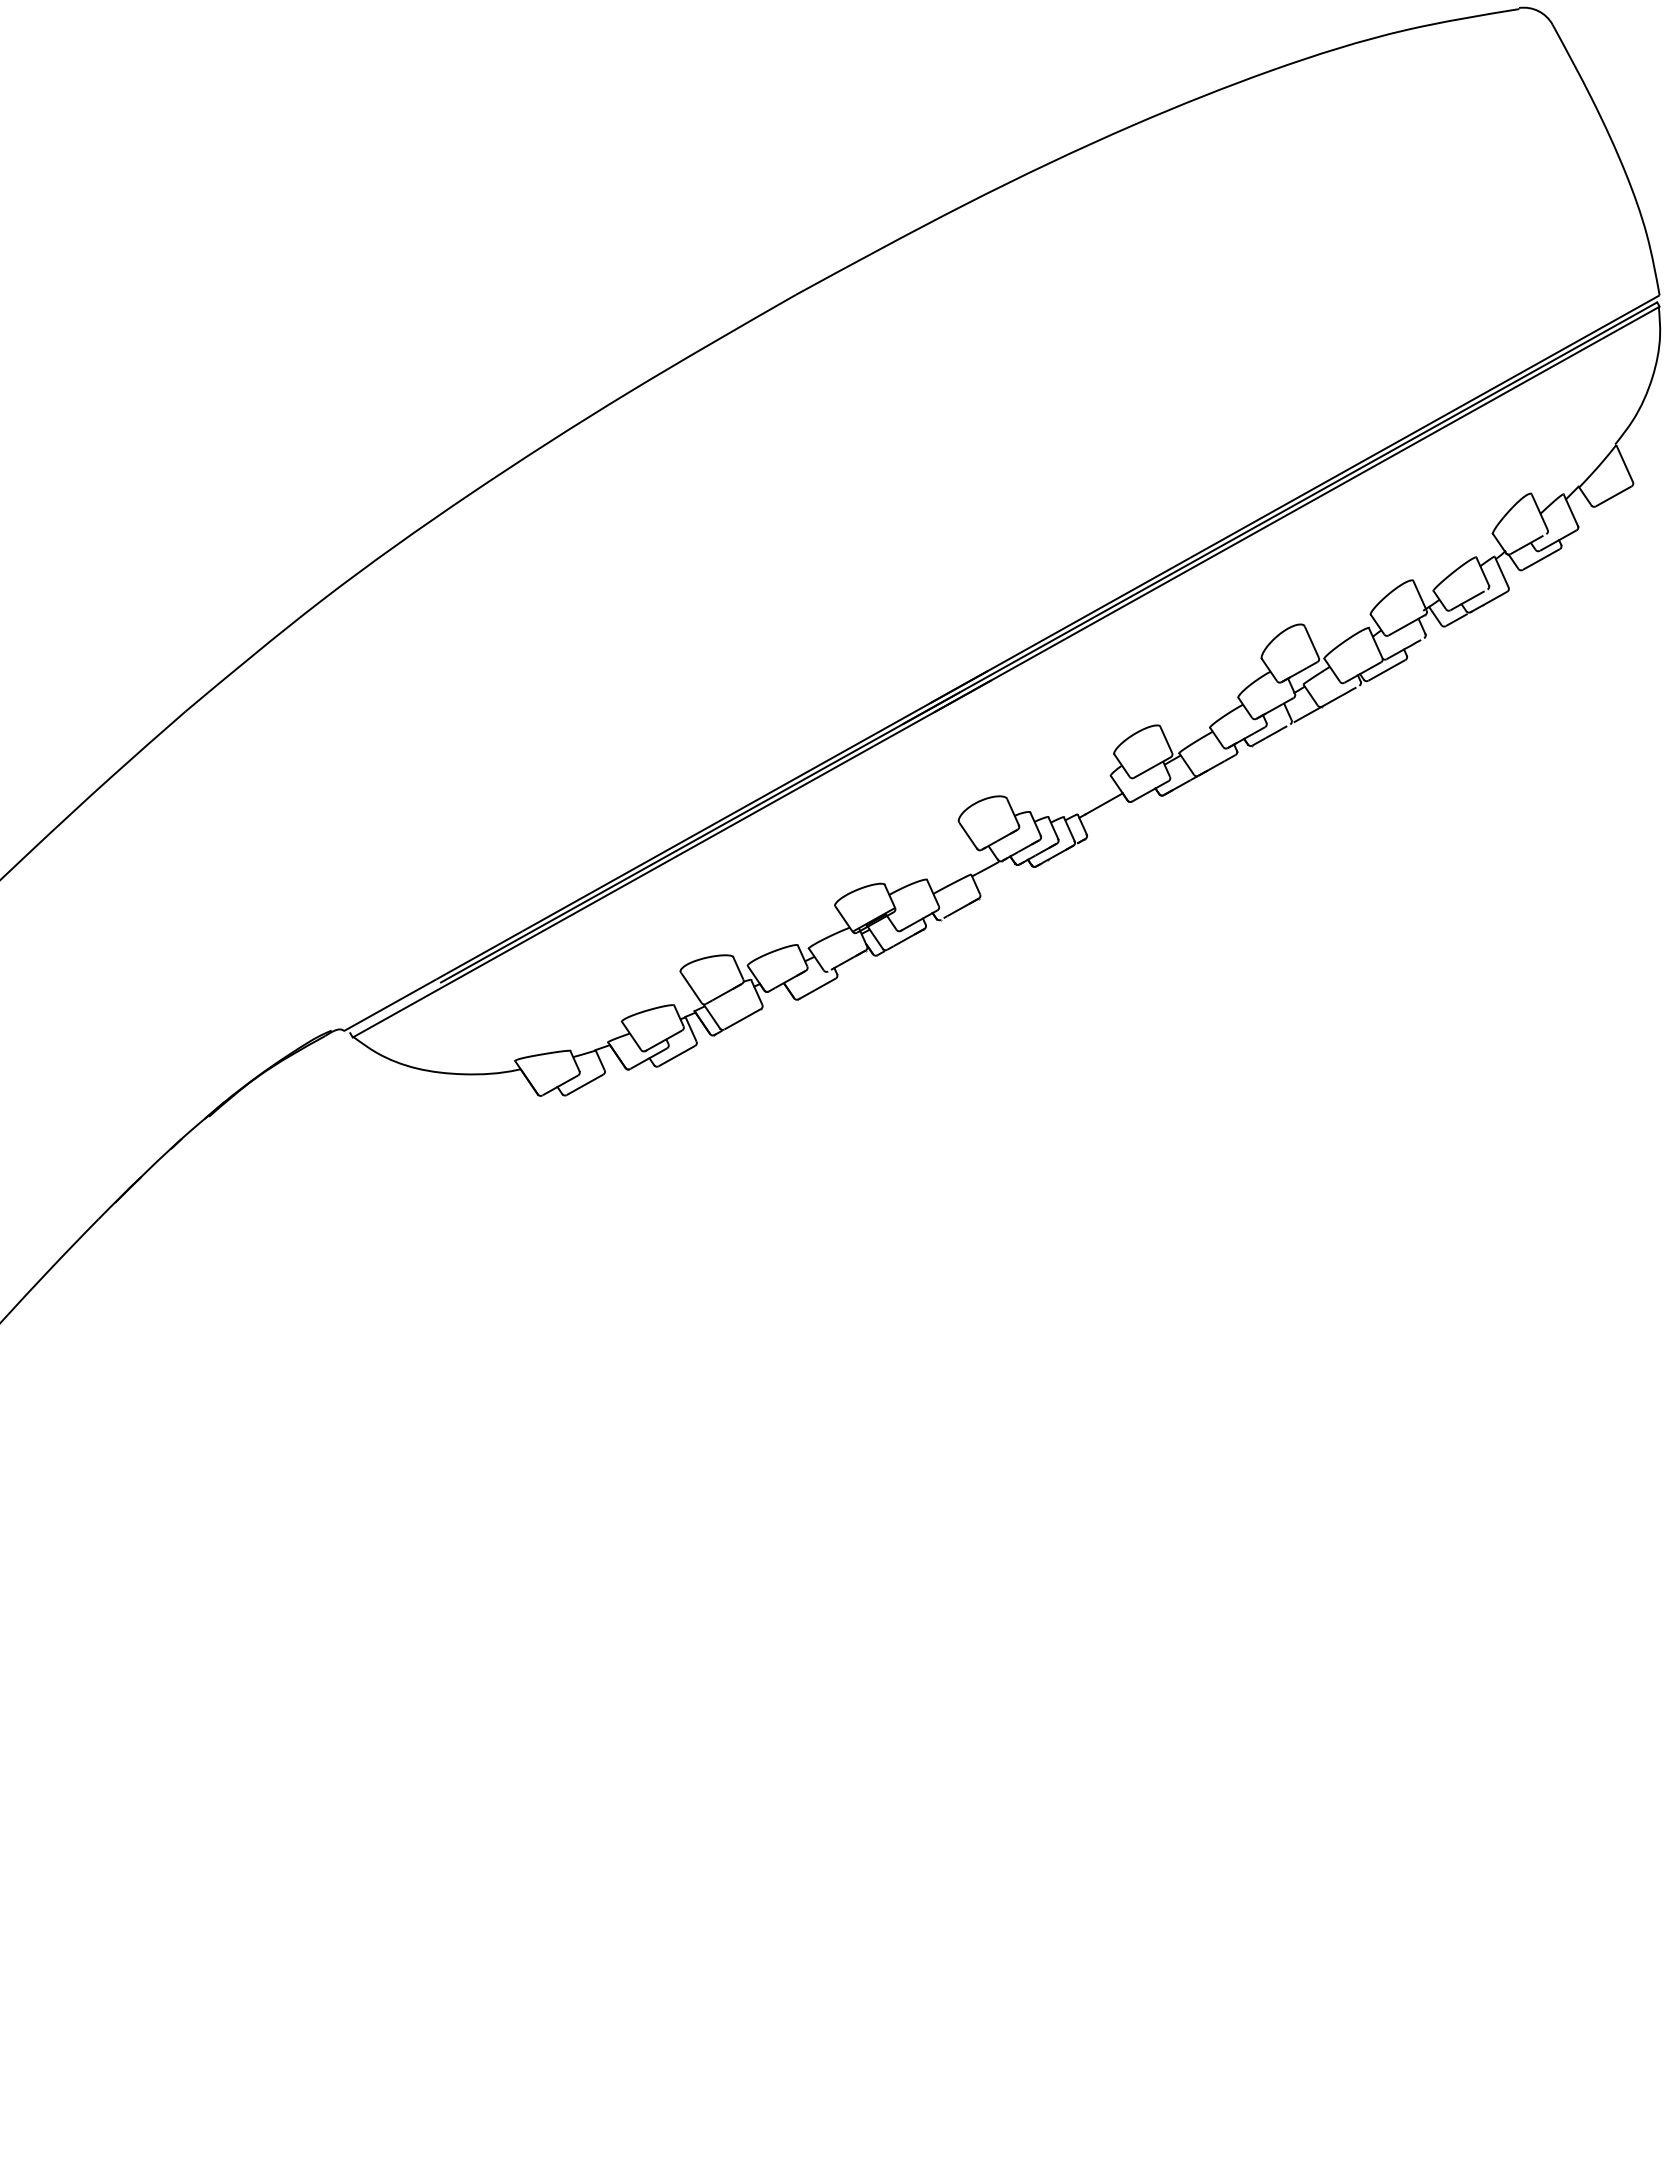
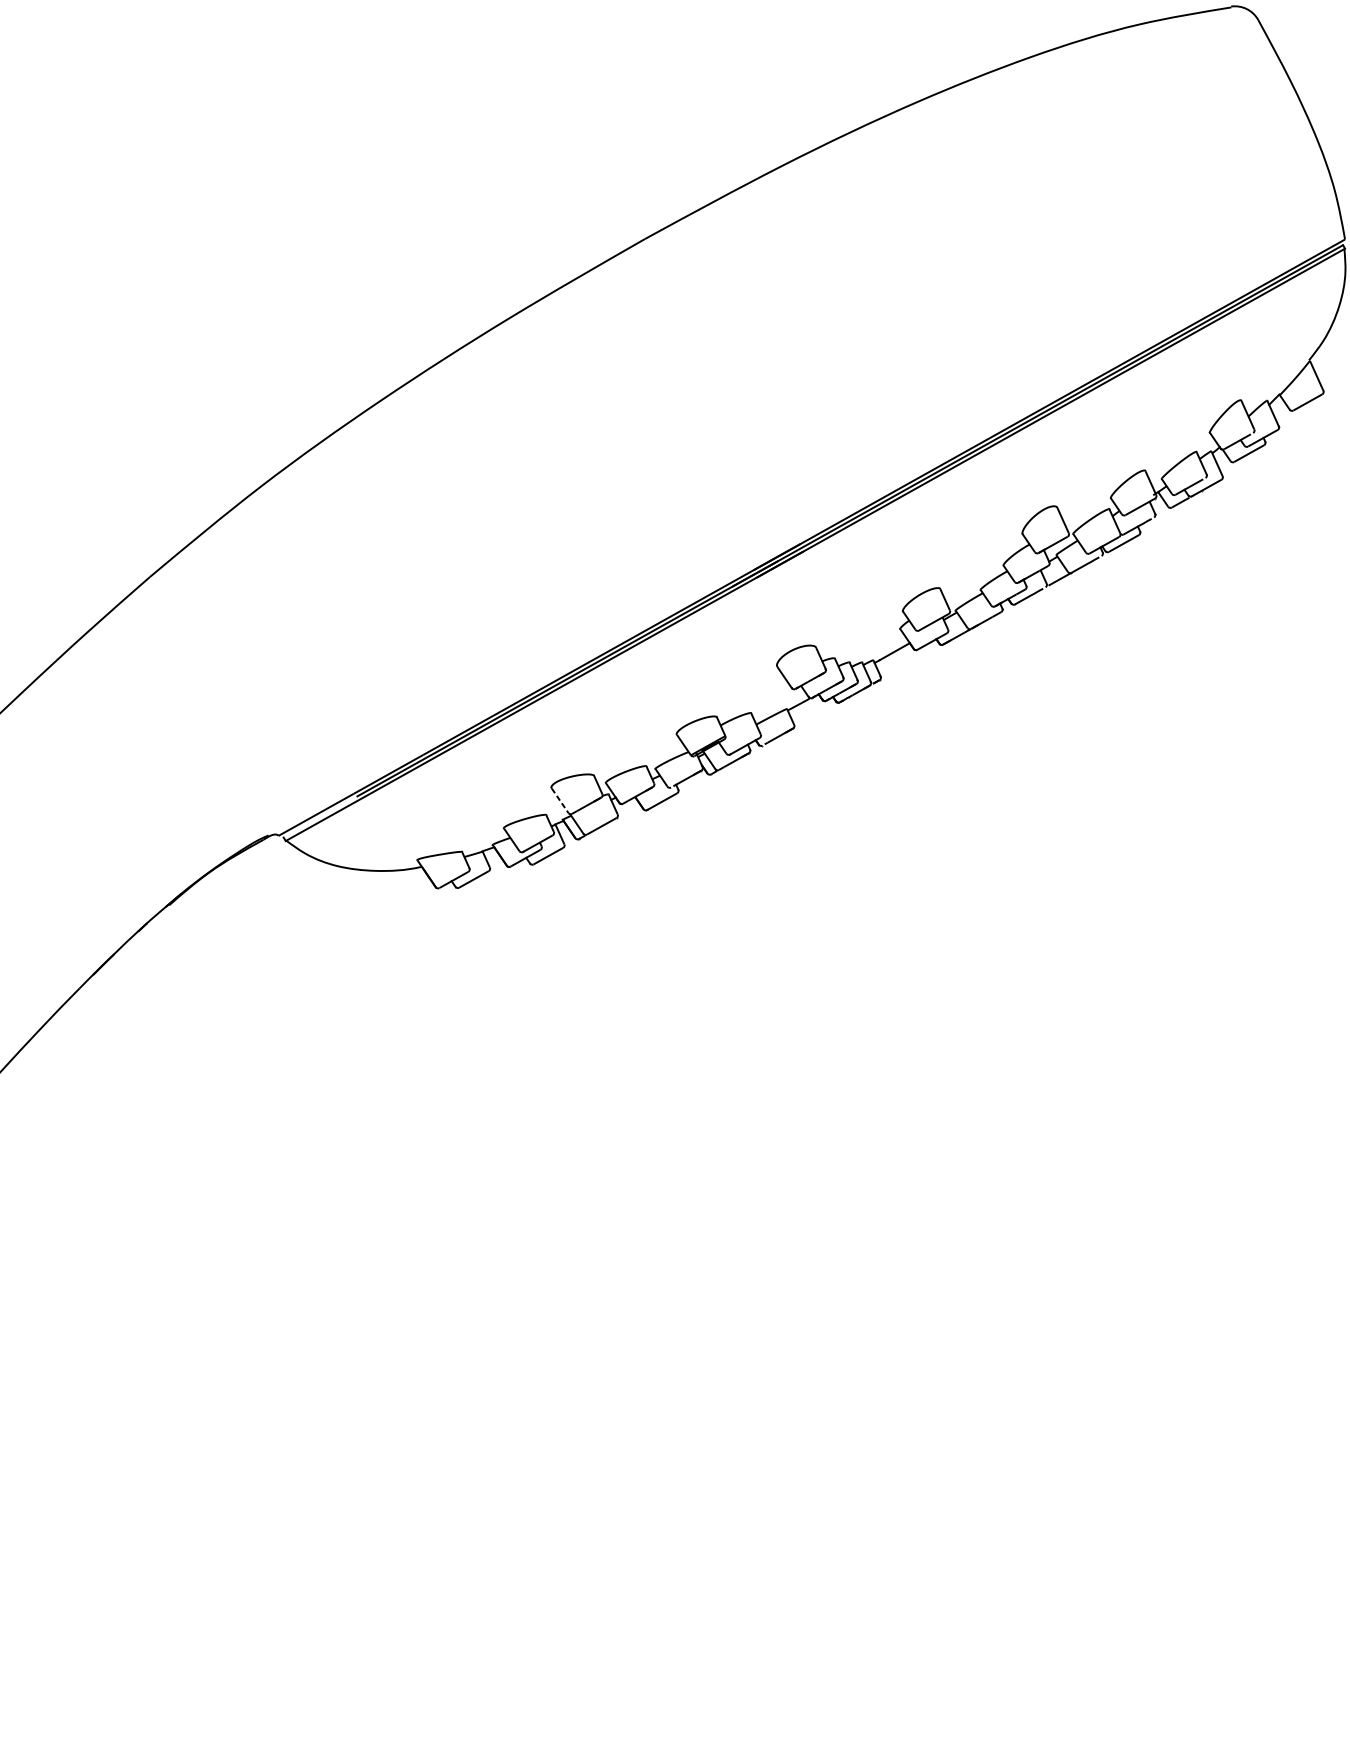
line: (691, 988) -> (560, 801), solid -> dashed

